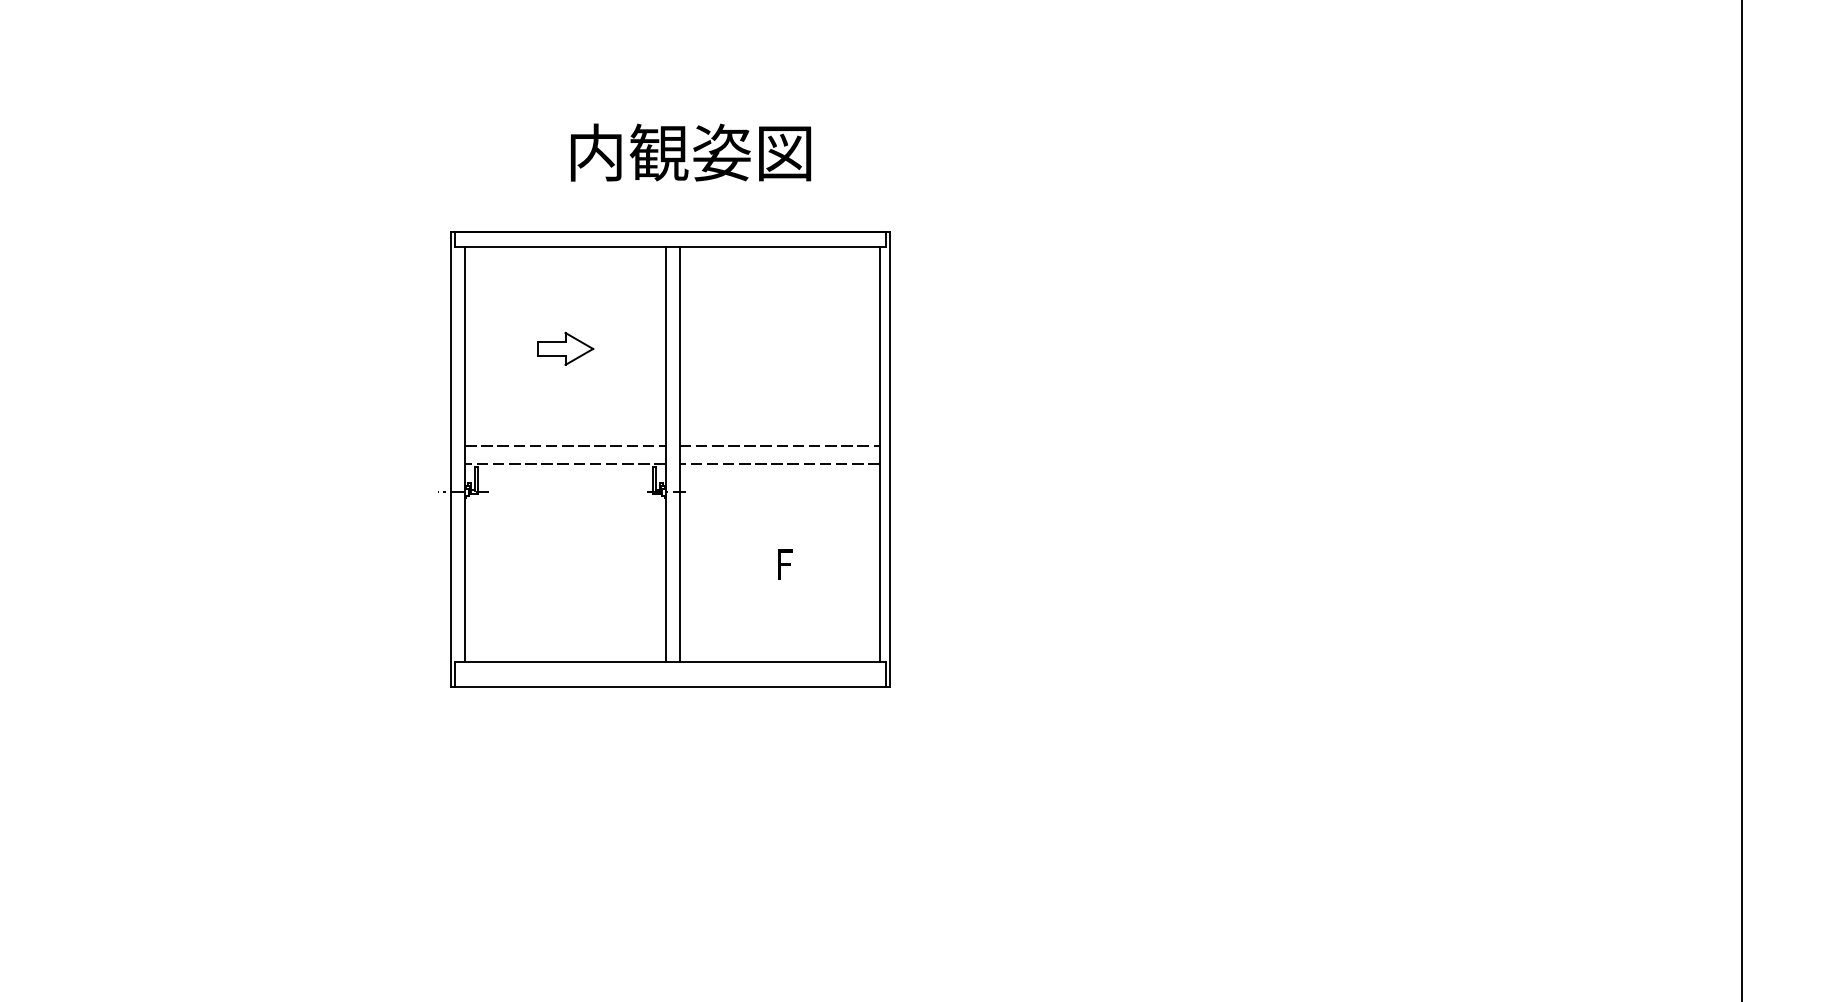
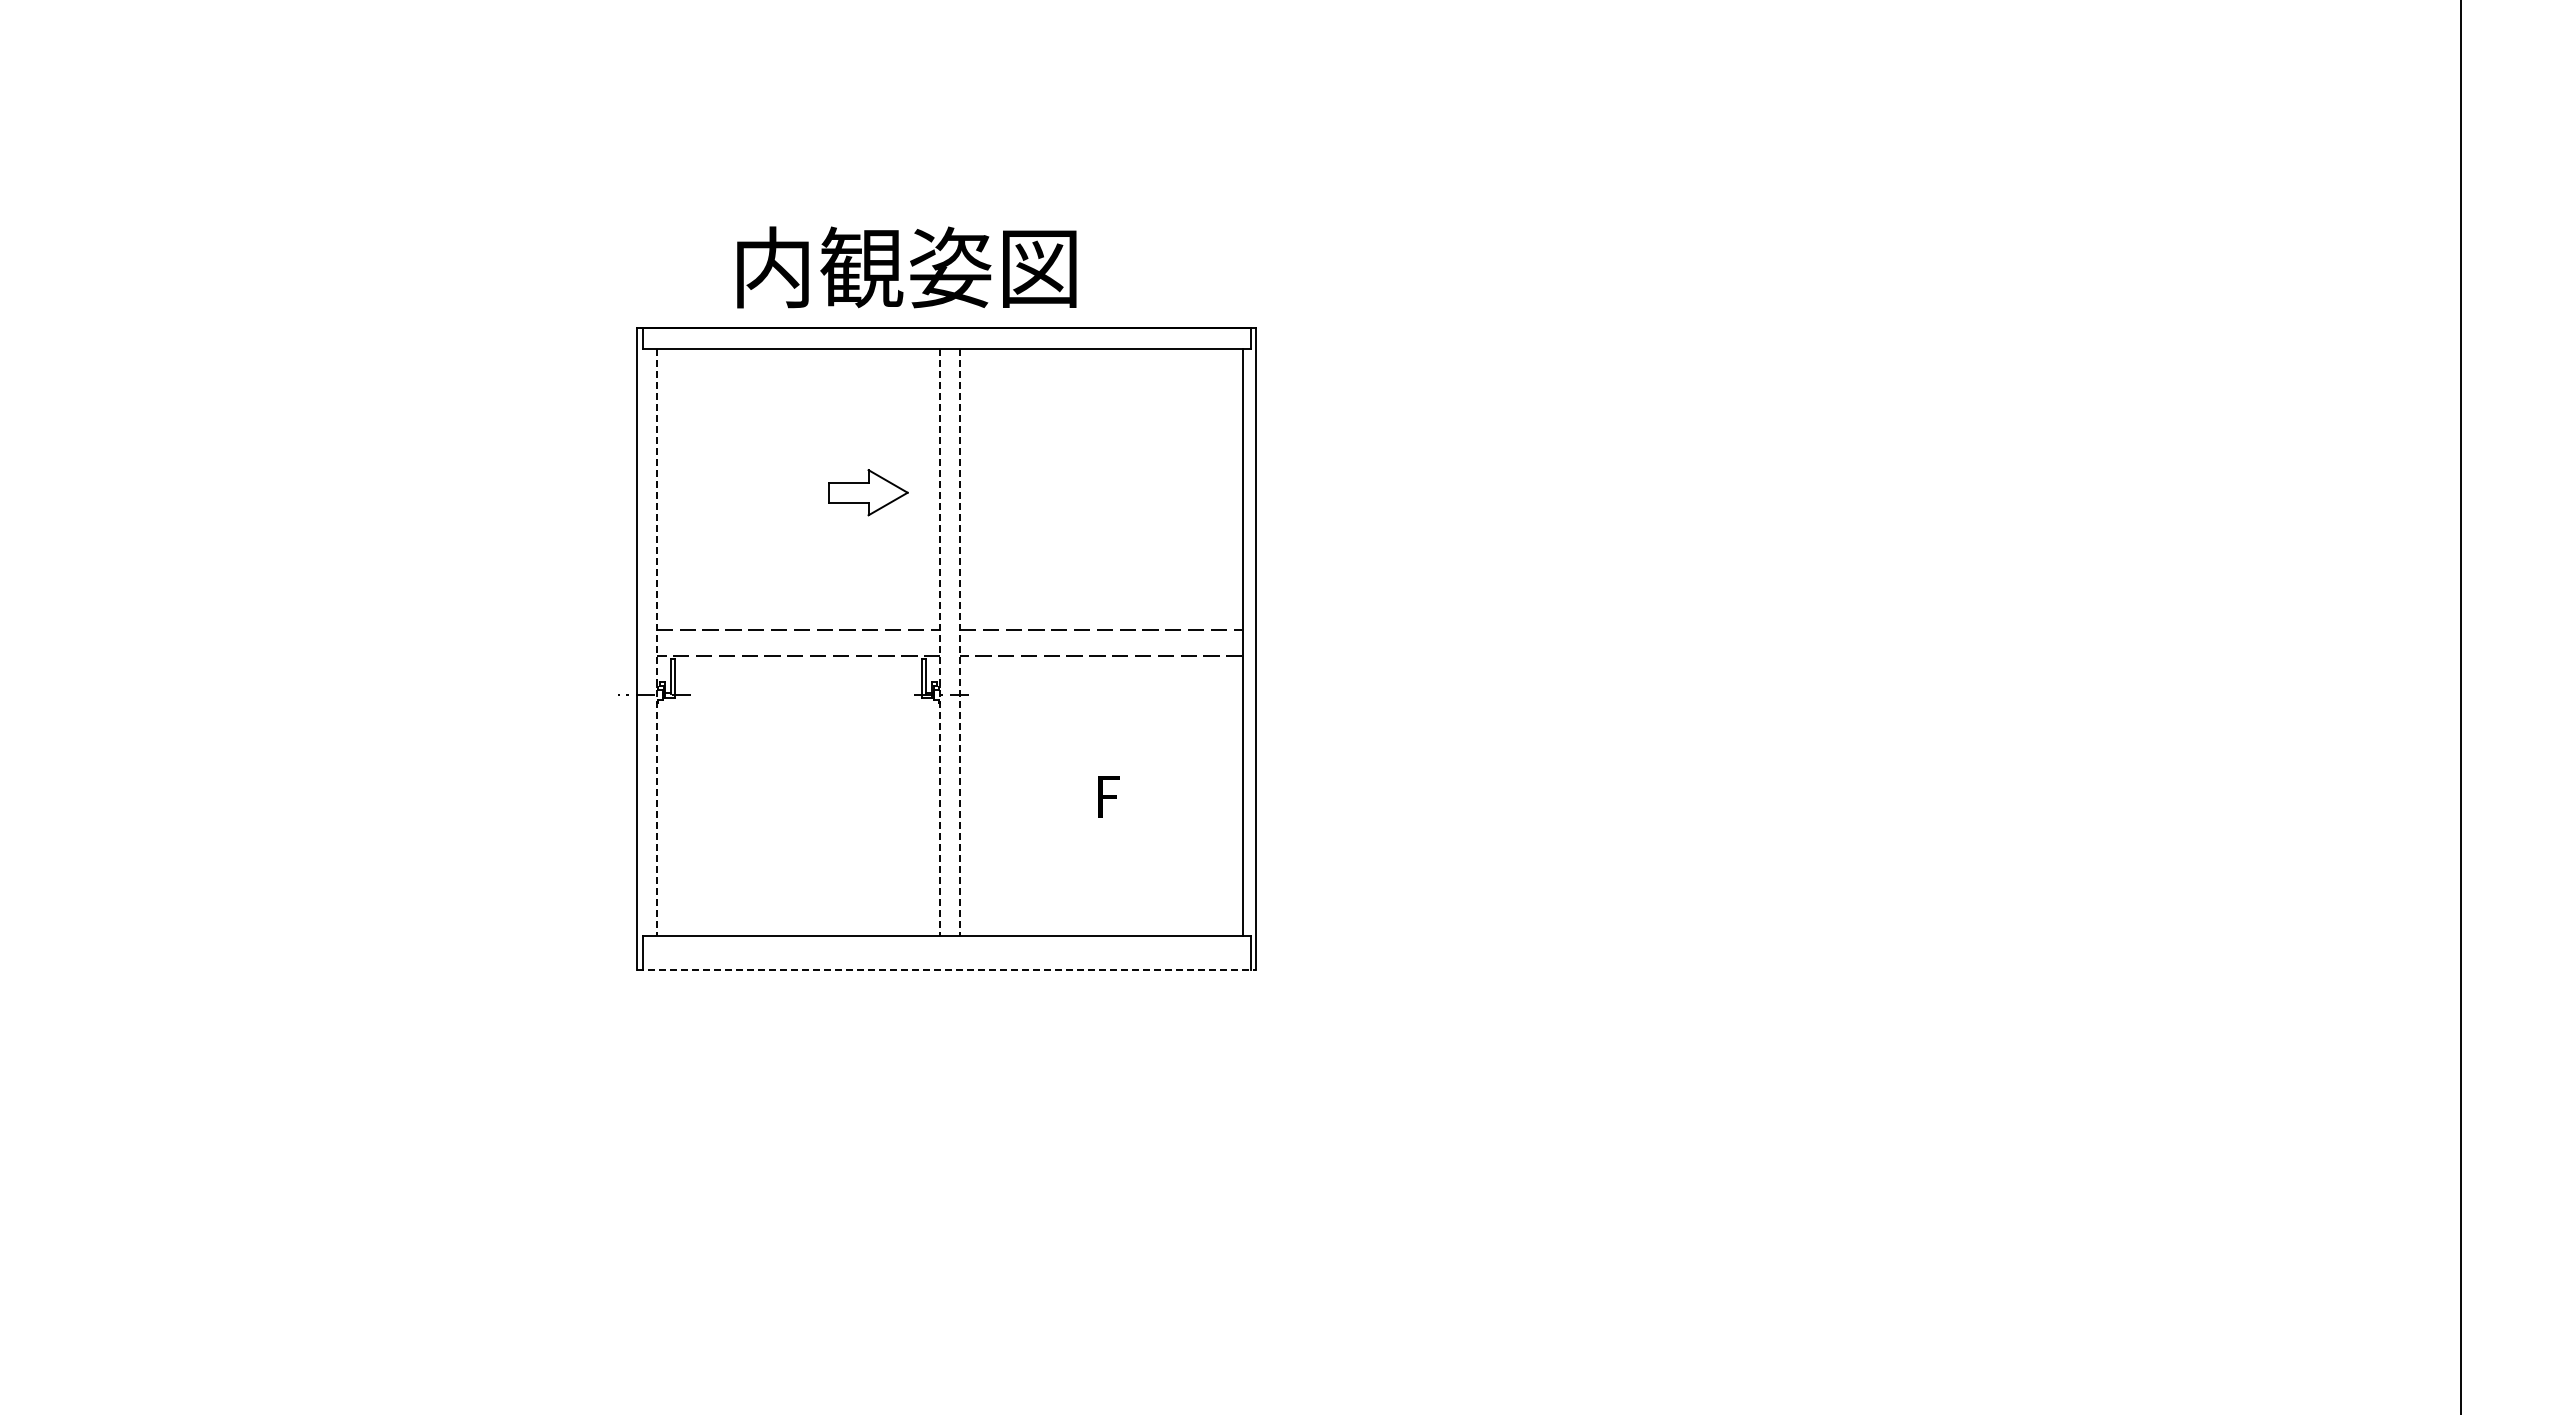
text: (690, 152) -> (906, 267), moved
part: (565, 348) -> (868, 492), moved
line: (464, 454) -> (656, 642), solid -> dashed
line: (665, 454) -> (940, 642), solid -> dashed
line: (679, 454) -> (959, 642), solid -> dashed
line: (670, 686) -> (946, 969), solid -> dashed

